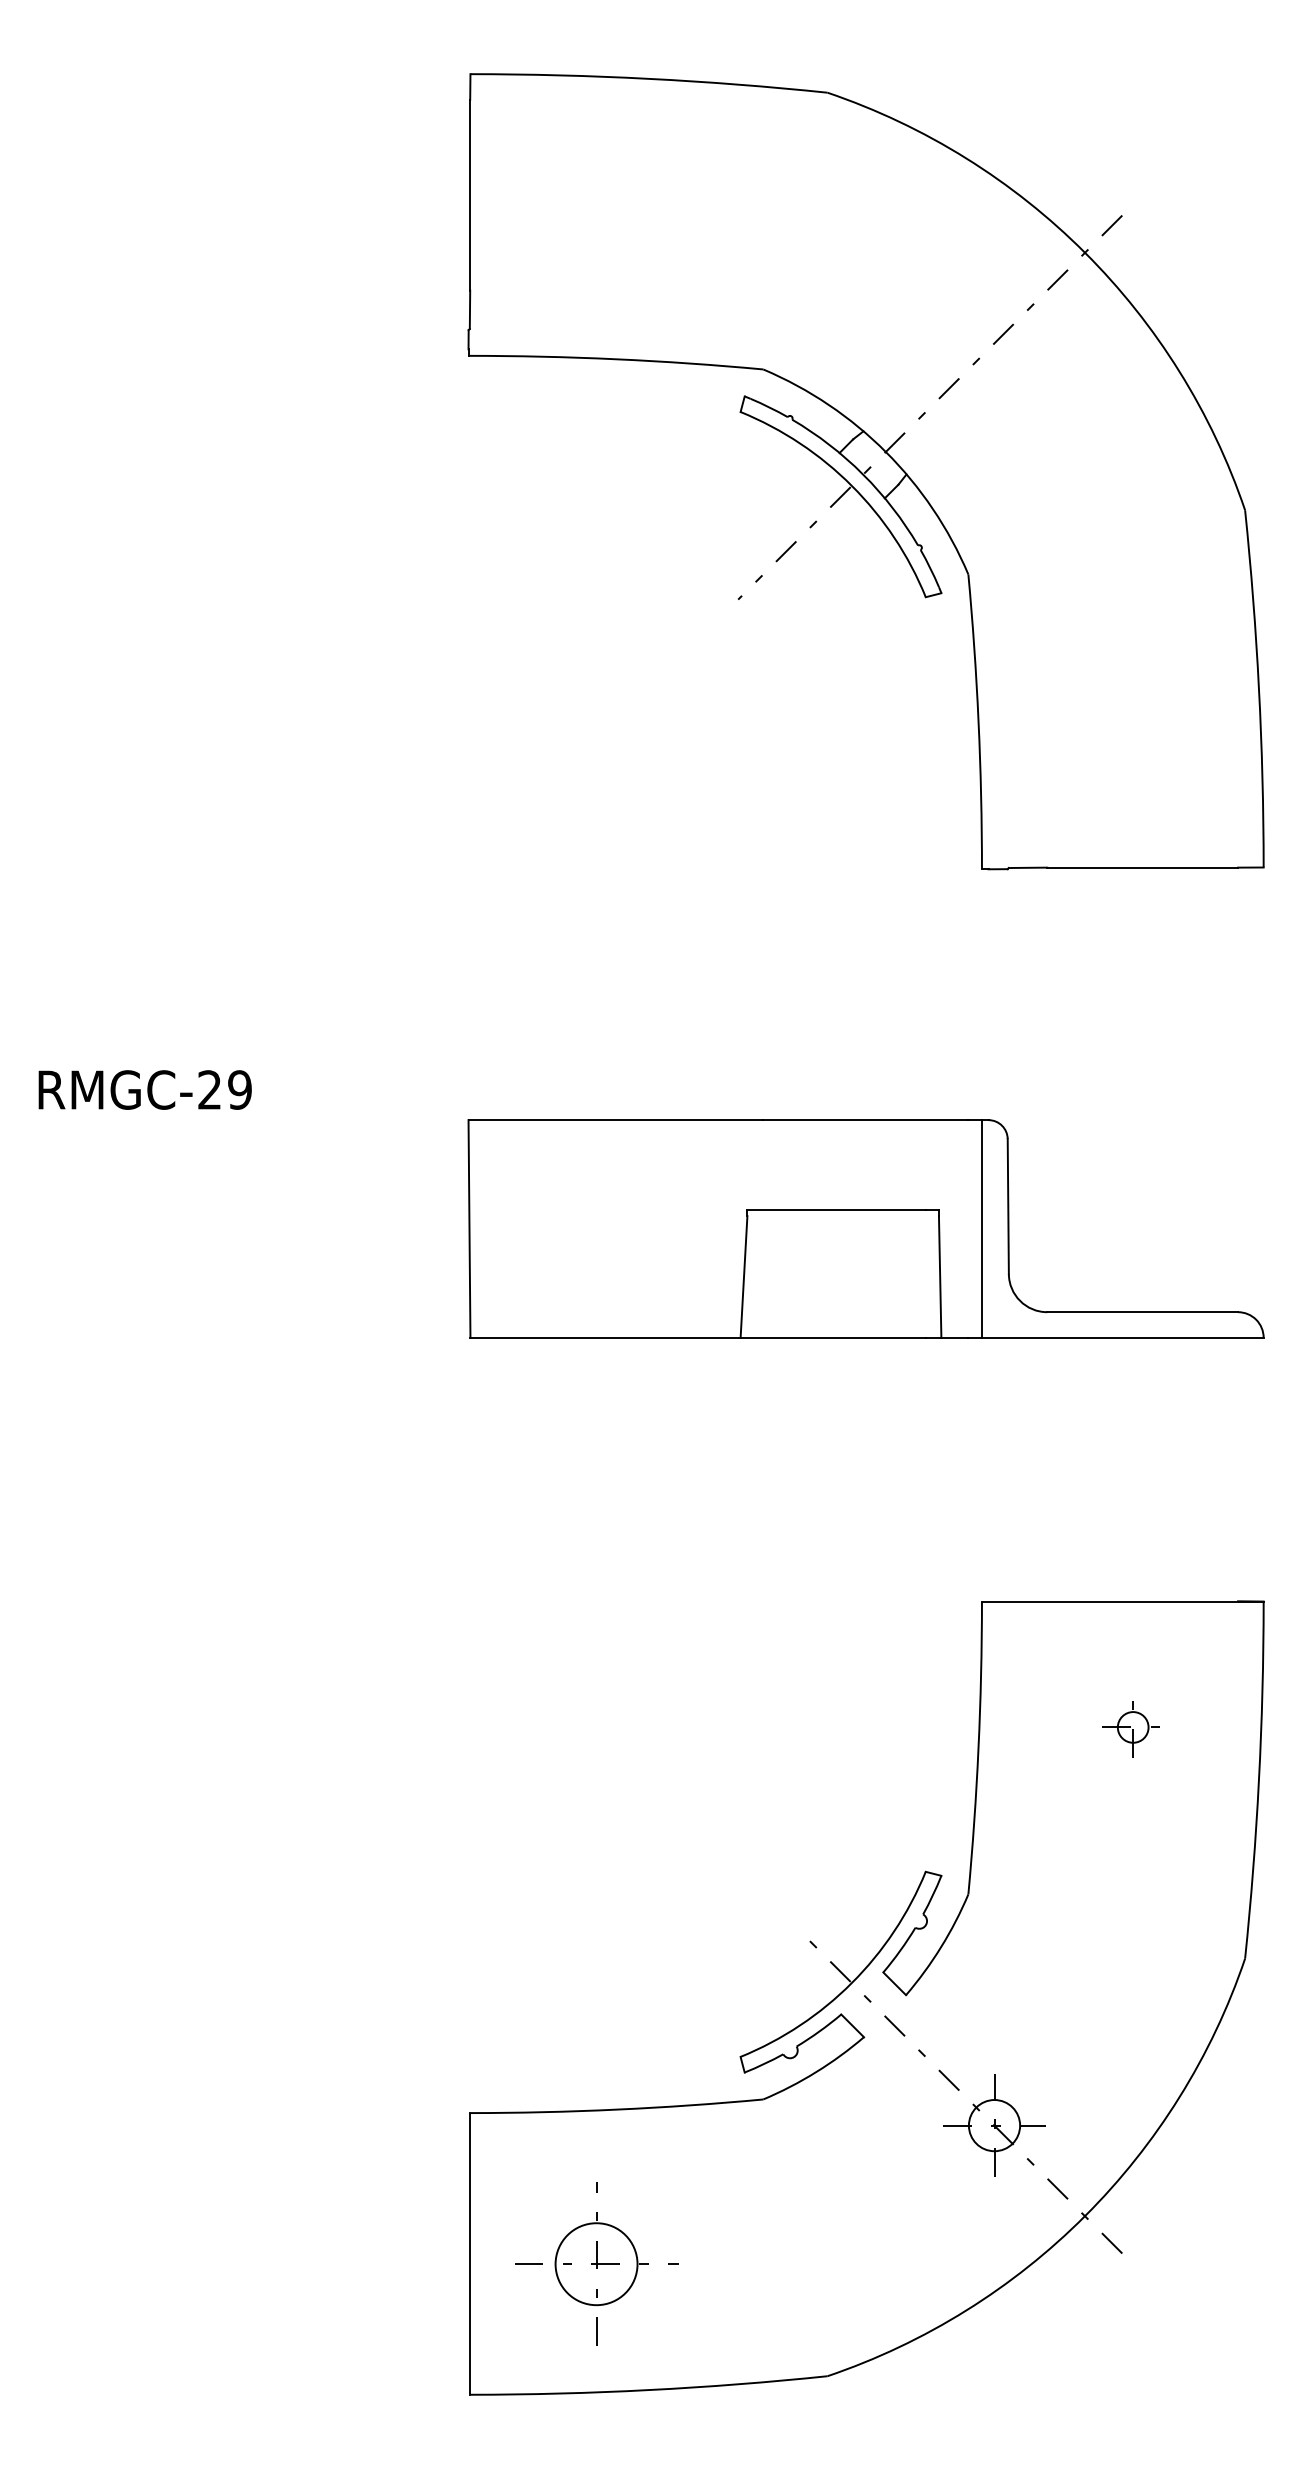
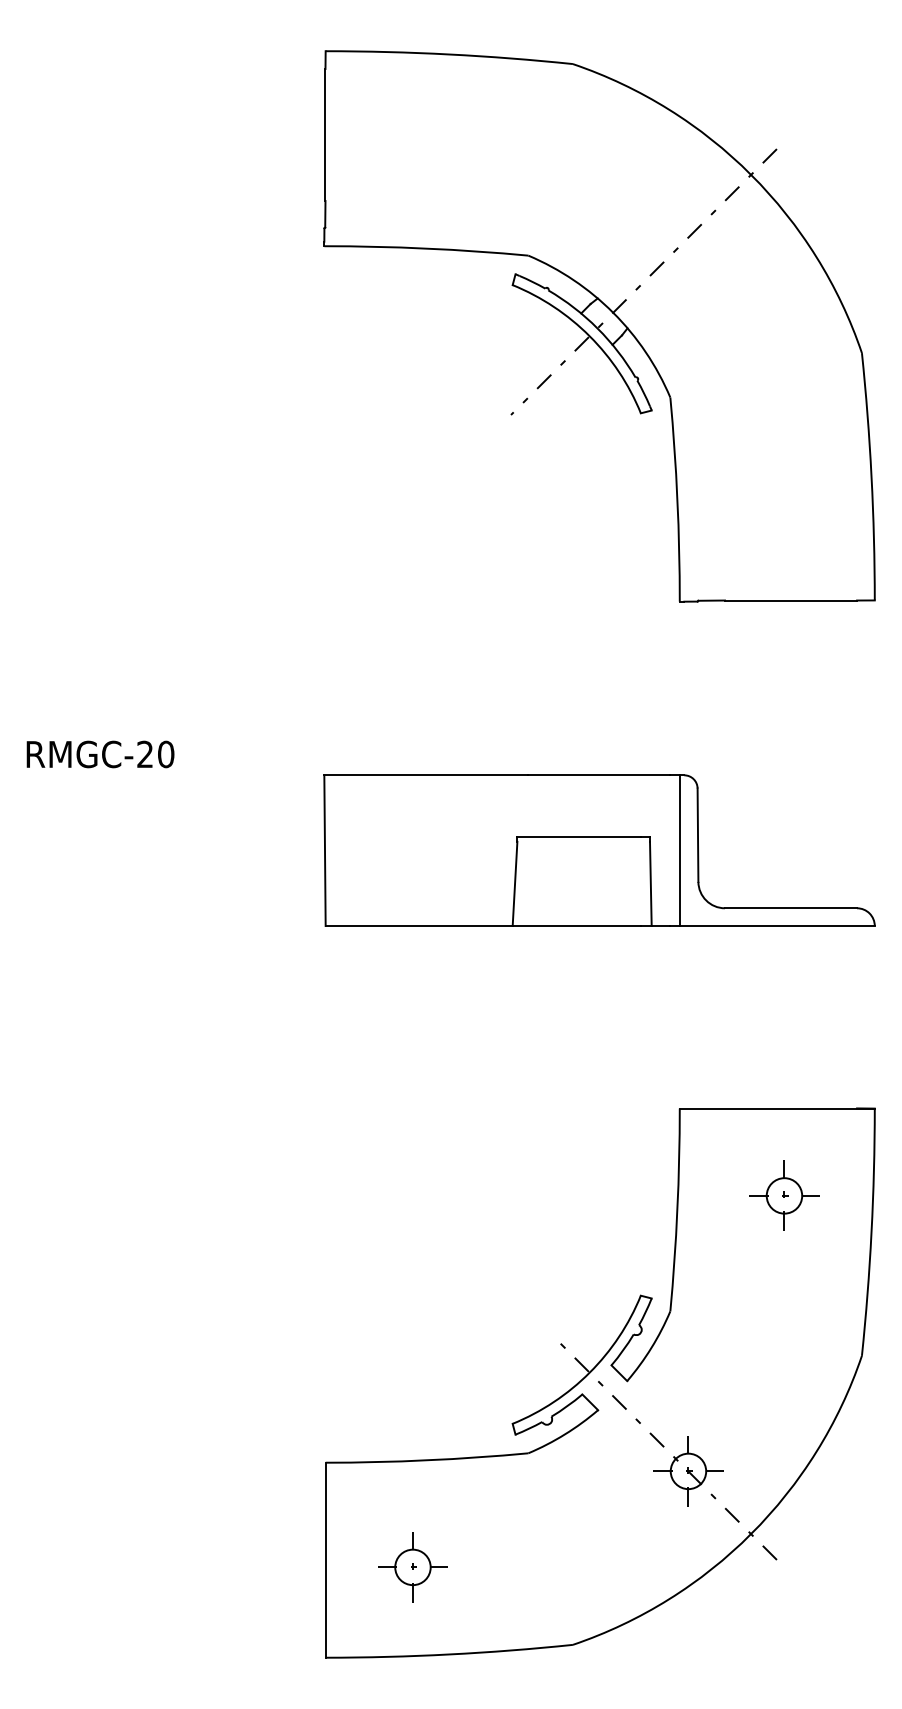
text: (239, 1090) -> (165, 754), RMGC-29 -> RMGC-20
part: (1133, 1727) -> (784, 1195), size x1.67
part: (595, 2264) -> (412, 1567), size x0.62

